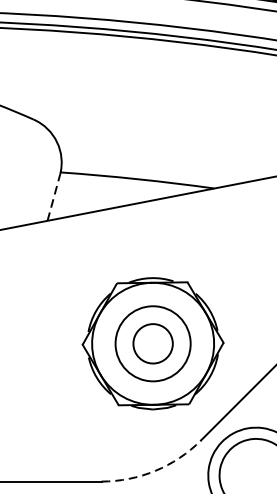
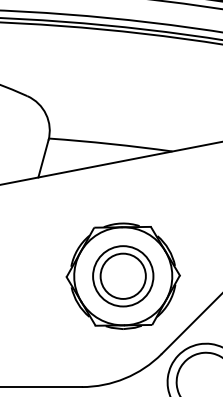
line: (53, 197) -> (43, 158), dashed -> solid
circle: (152, 342) -> (122, 275), size x1.43
arc: (155, 470) -> (125, 378), dashed -> solid

